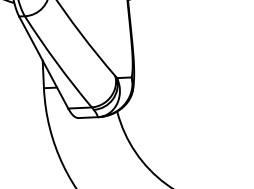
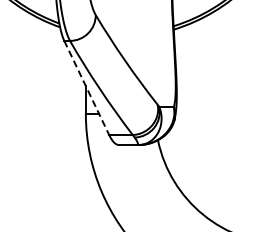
line: (43, 63) -> (86, 88), solid -> dashed

